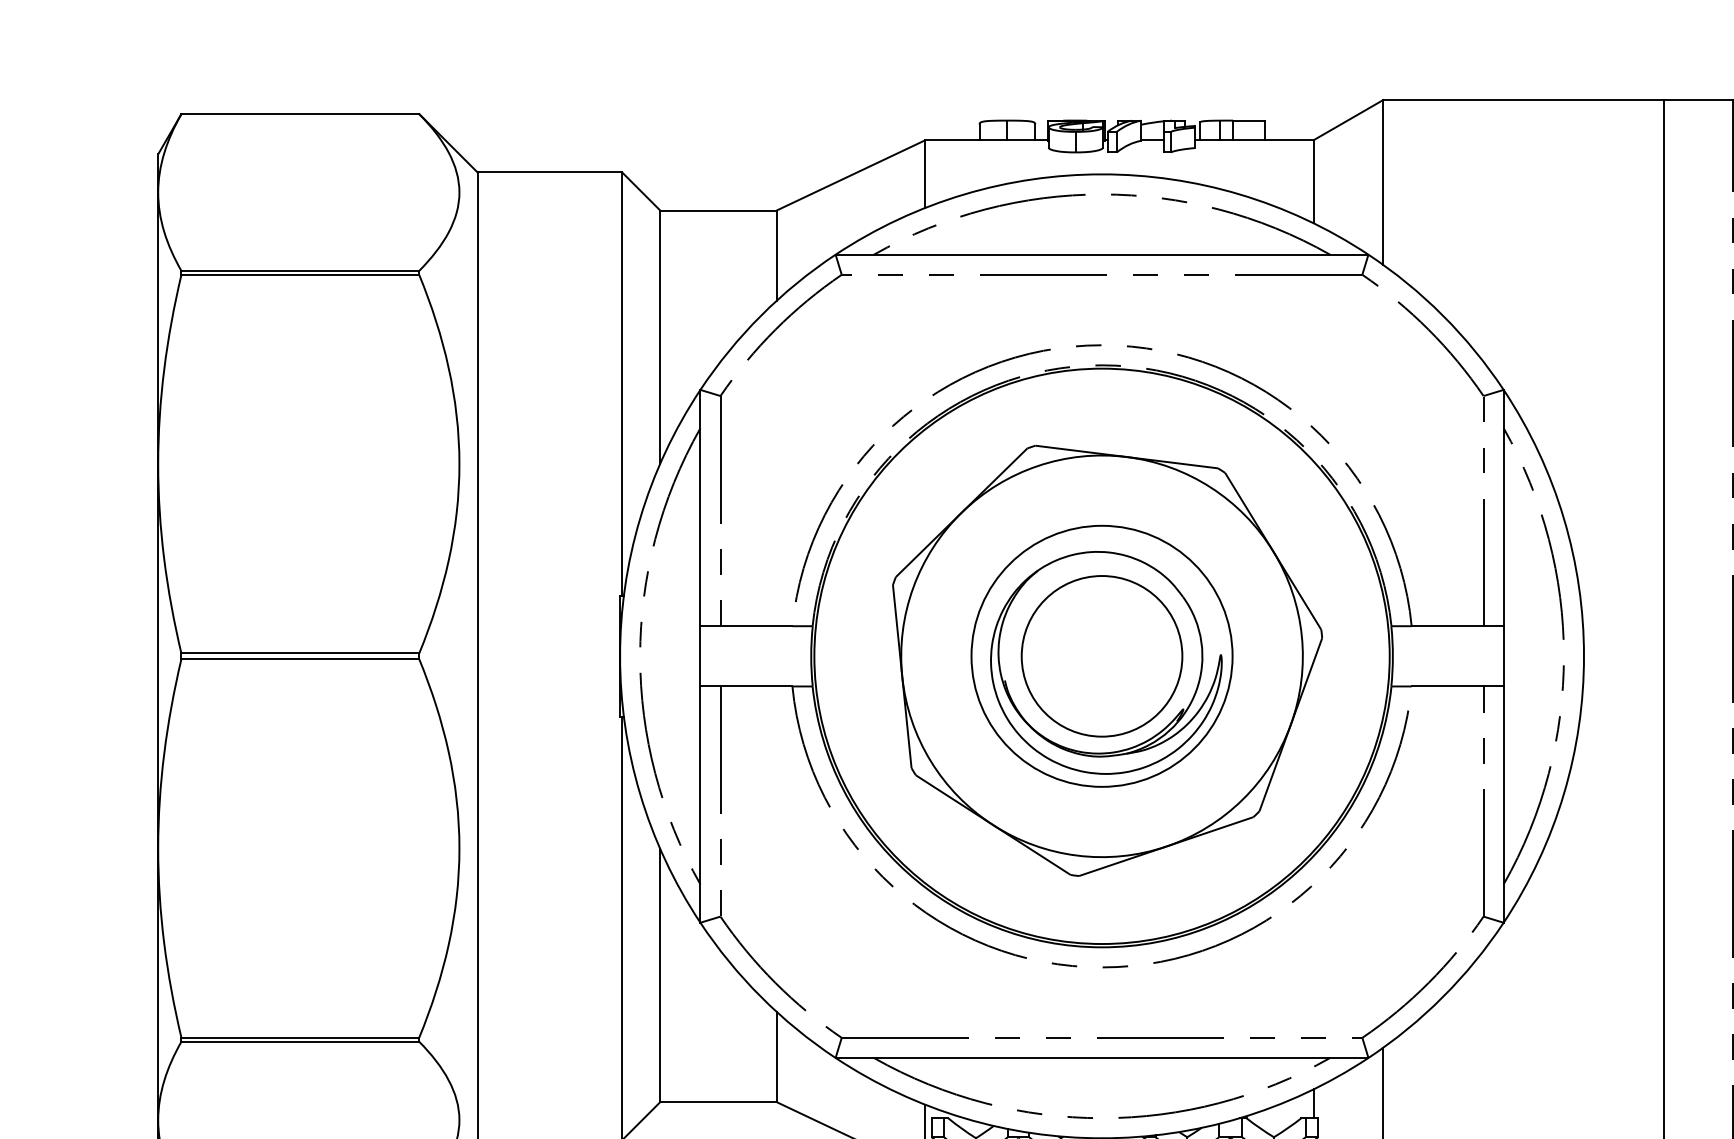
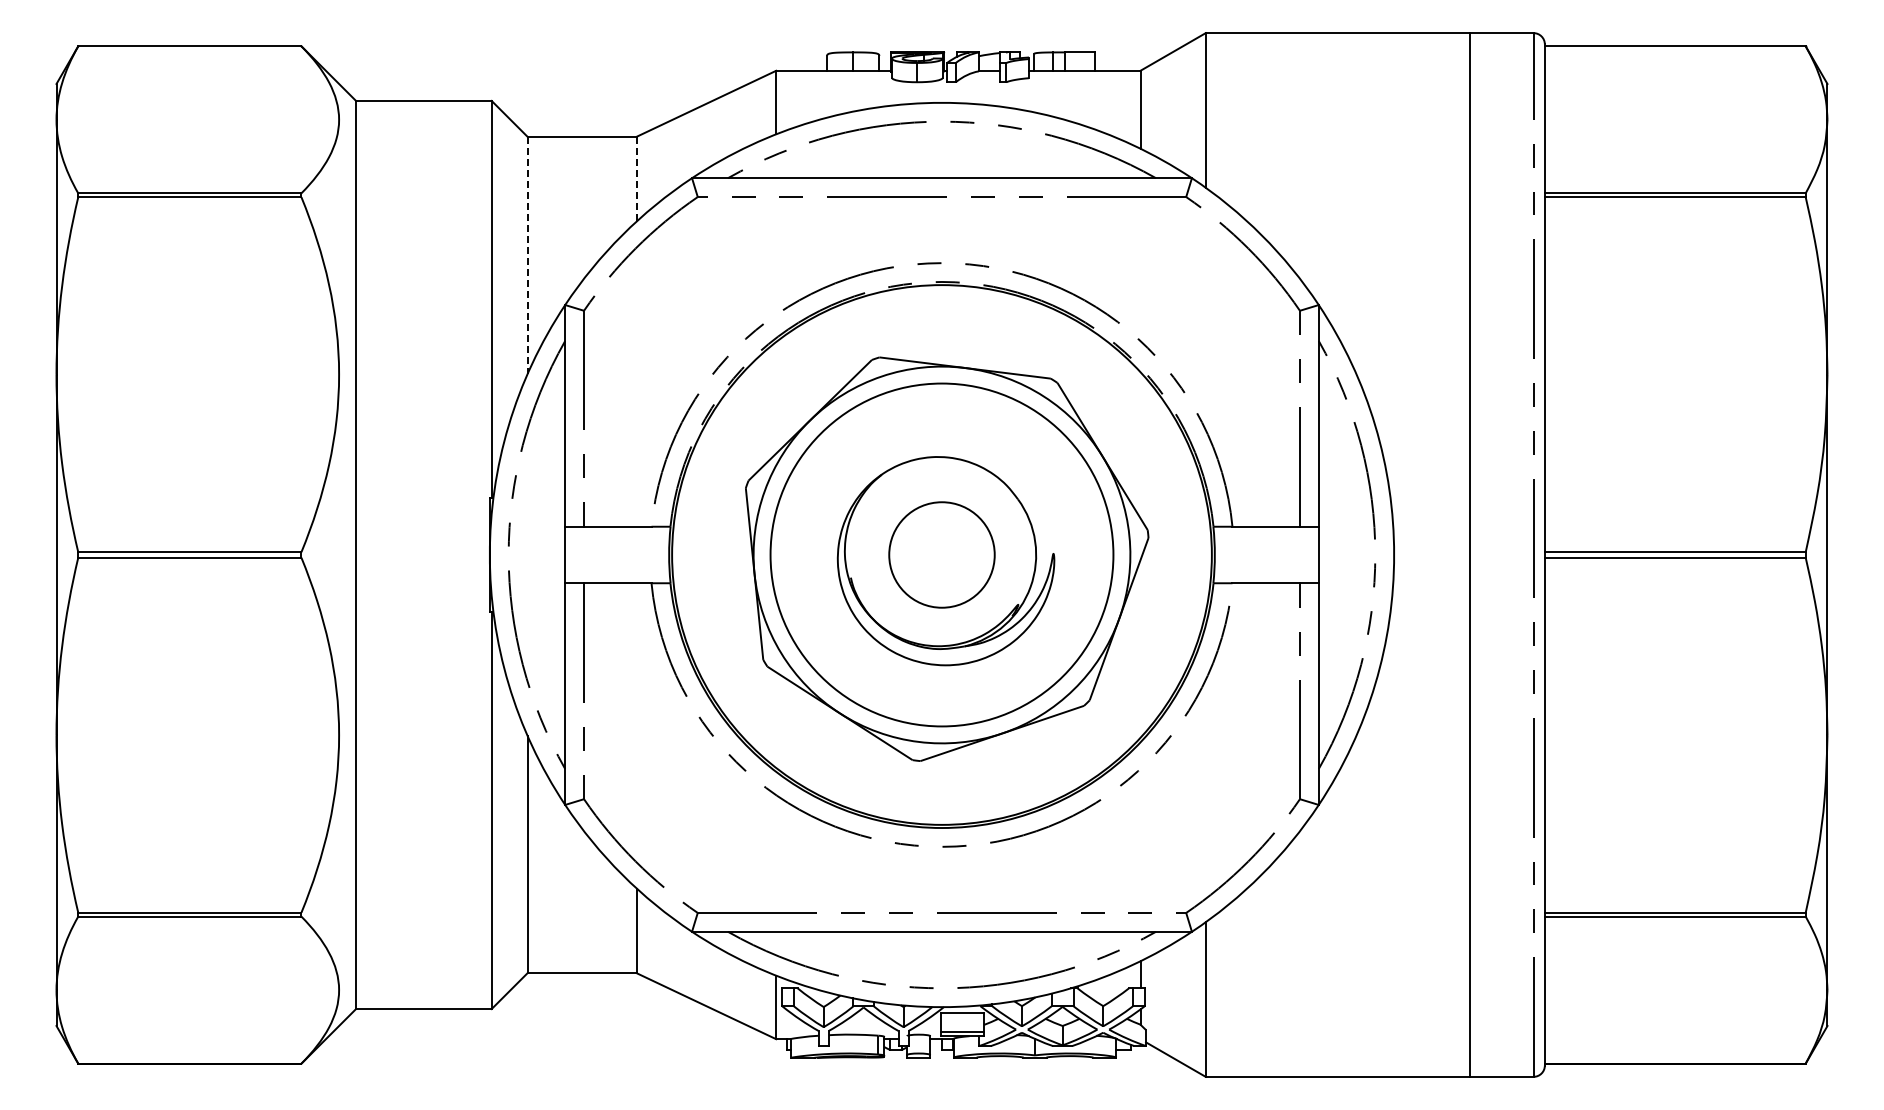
line: (776, 256) -> (636, 179), solid -> dashed
line: (660, 337) -> (527, 255), solid -> dashed
circle: (1101, 655) -> (941, 554), size x0.7
circle: (1101, 655) -> (941, 554), size x1.4

